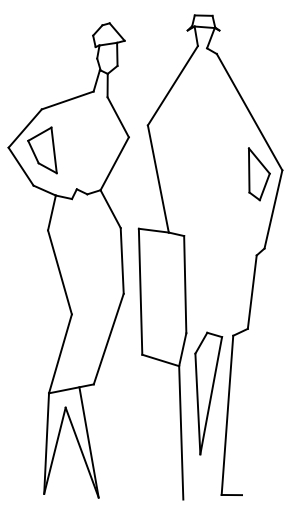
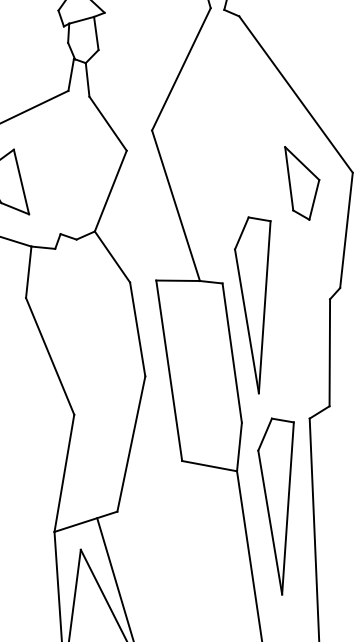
part: (258, 174) -> (303, 183), moved
part: (208, 253) -> (260, 304), added

